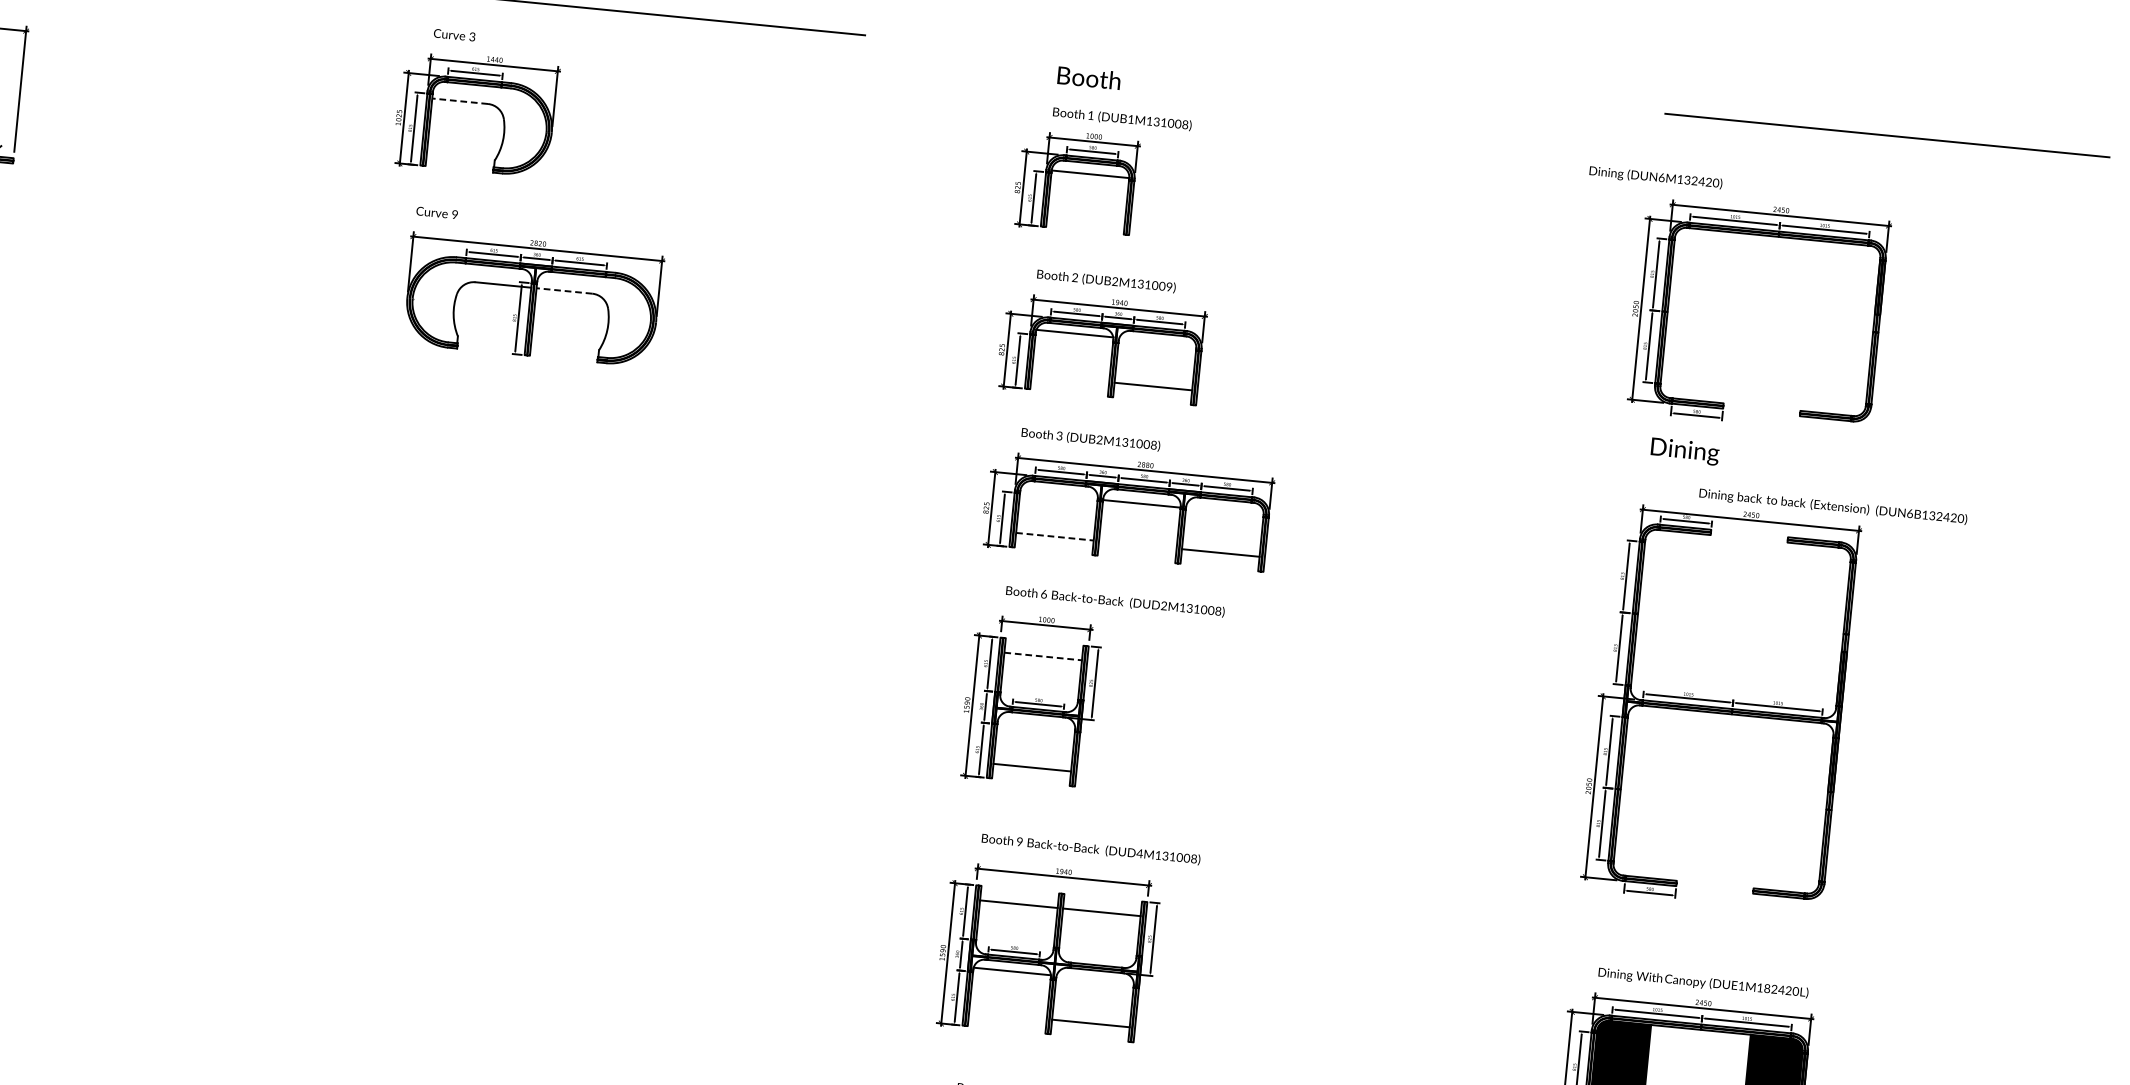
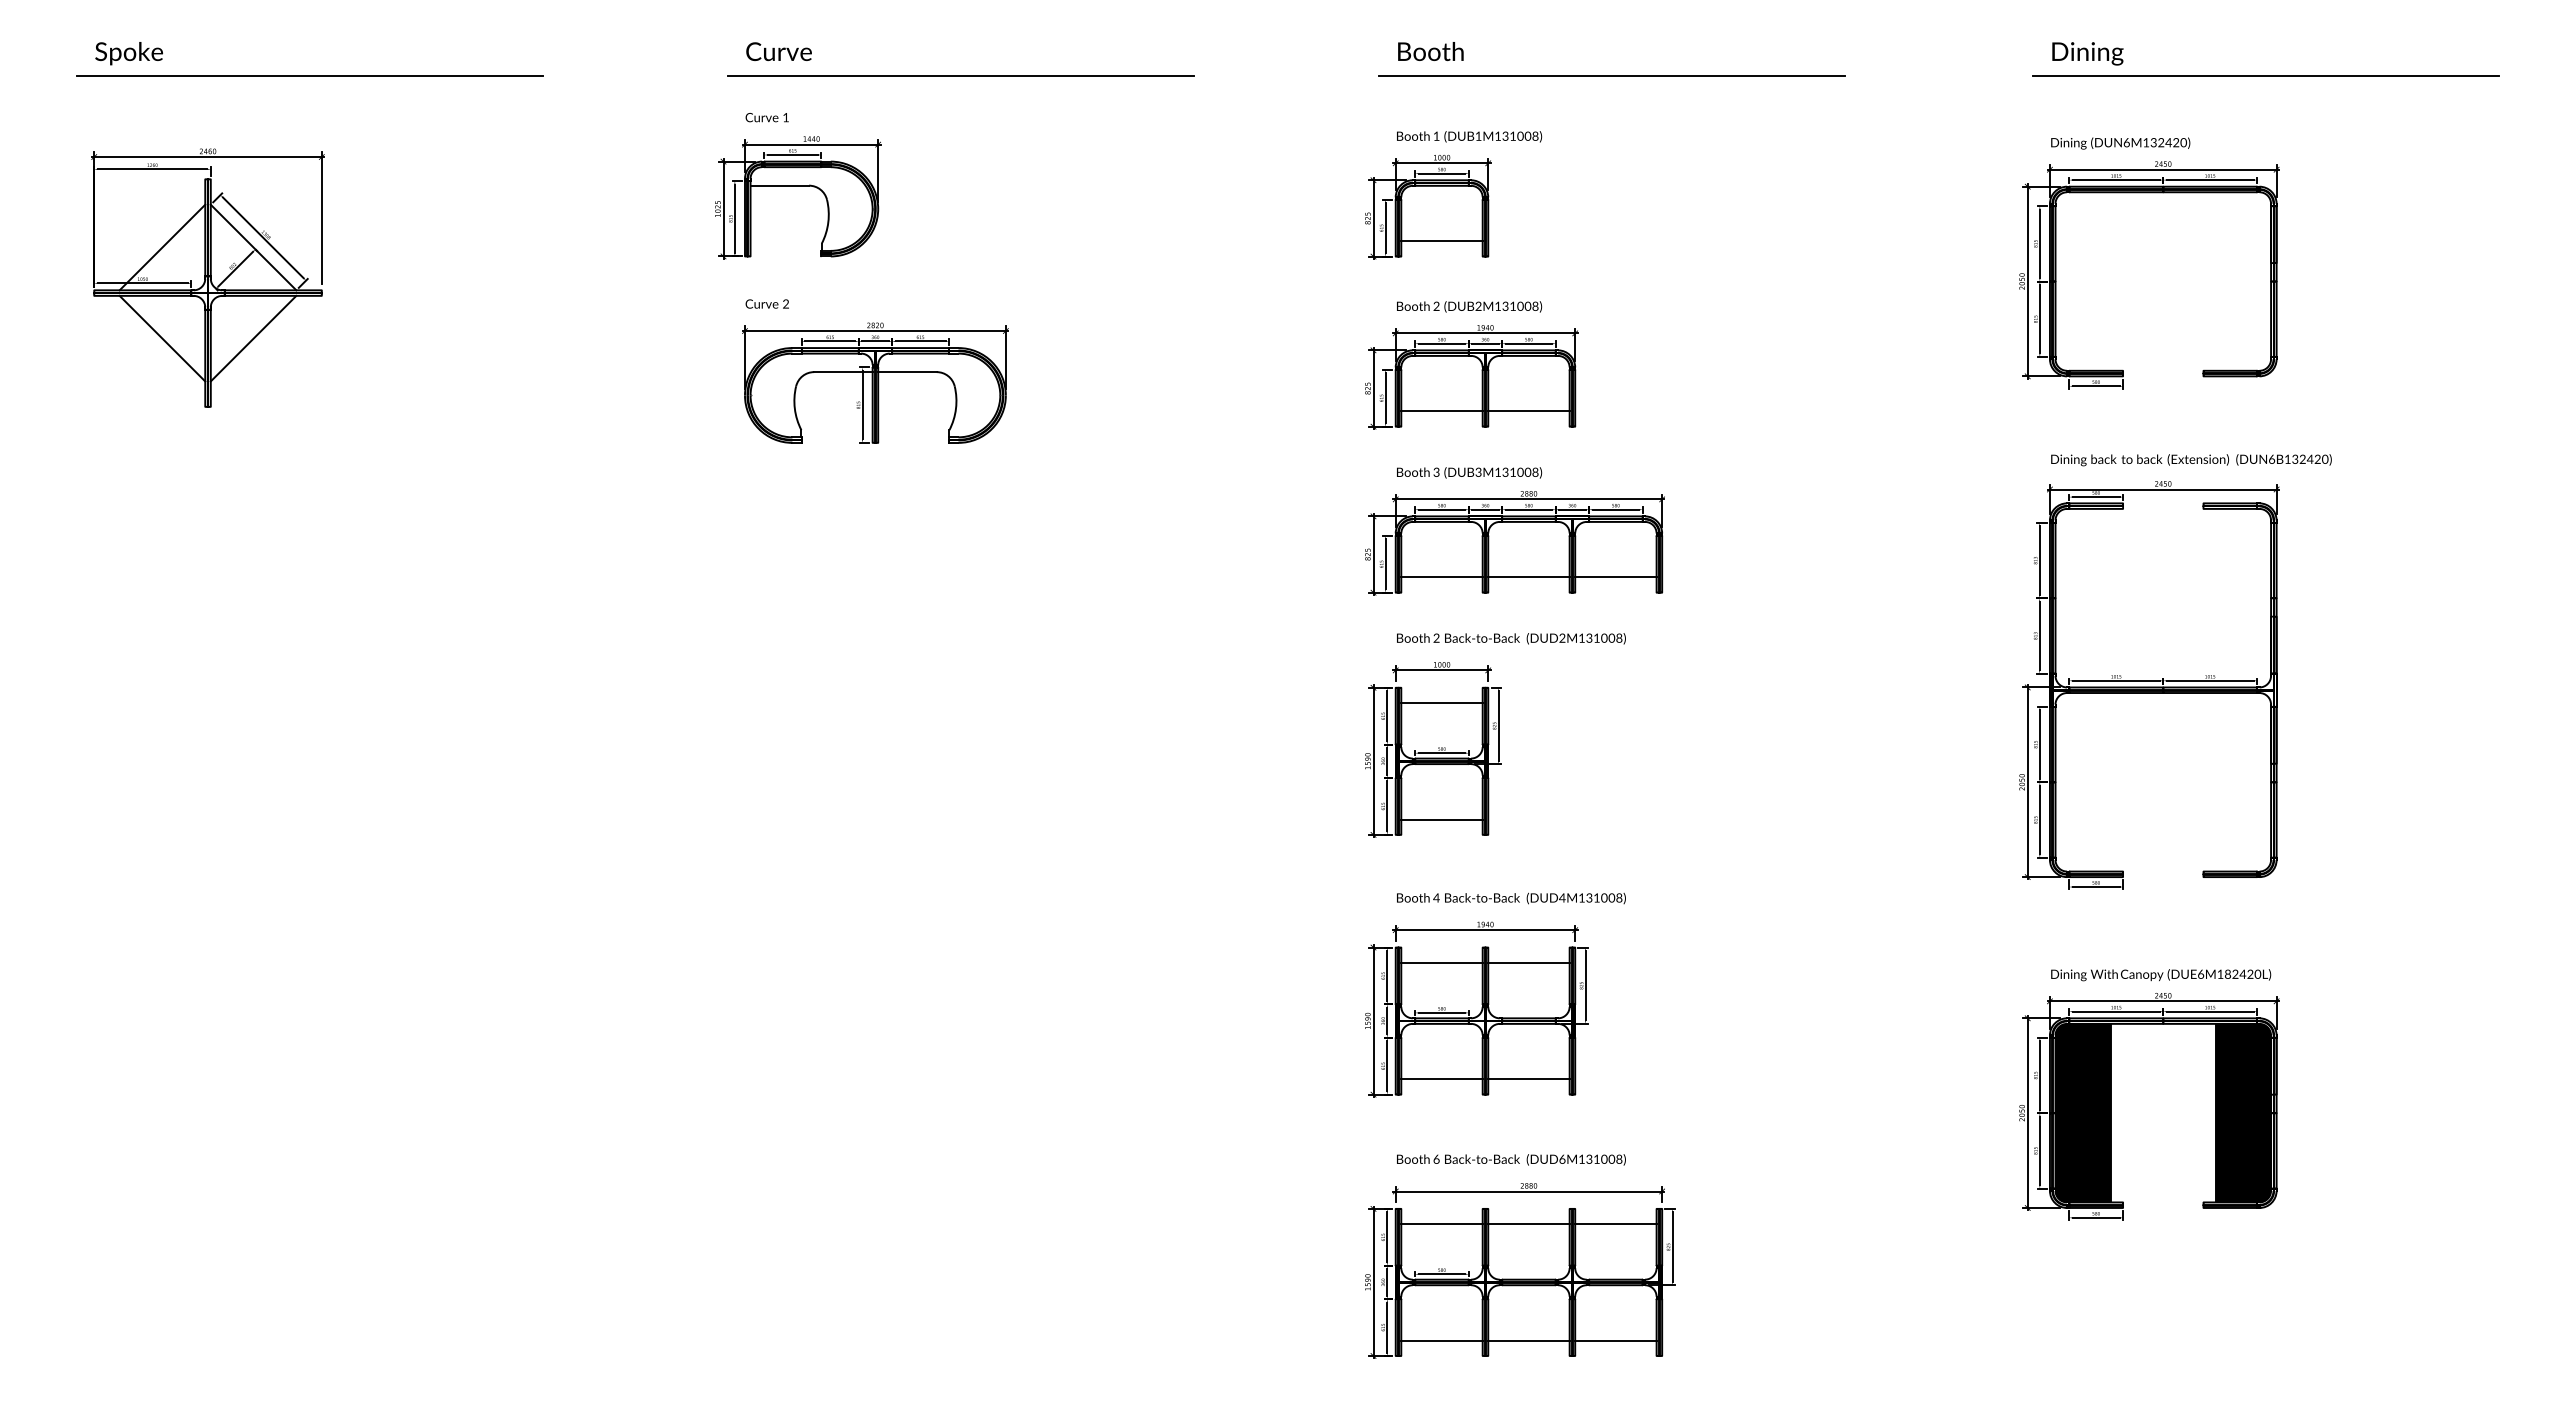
text: (471, 36) -> (785, 117), 3 -> 1
line: (1263, 73) -> (1611, 75), added
text: (1088, 78) -> (1430, 51), moved
line: (459, 101) -> (779, 185), dashed -> solid
line: (1090, 174) -> (1441, 241), moved
text: (1655, 177) -> (2120, 143), moved
text: (454, 215) -> (785, 304), 9 -> 2
text: (1169, 287) -> (1535, 306), (DUB2M131009) -> (DUB2M131008)
line: (563, 291) -> (906, 372), dashed -> solid
line: (1074, 333) -> (1441, 411), moved
text: (1099, 441) -> (1478, 473), (DUB2M131008) -> (DUB3M131008)
text: (1684, 451) -> (2087, 53), moved
line: (1141, 503) -> (1528, 577), moved
text: (1833, 507) -> (2191, 460), moved
line: (1054, 536) -> (1441, 577), dashed -> solid
text: (1044, 593) -> (1436, 637), 6 -> 2
line: (1042, 656) -> (1441, 703), dashed -> solid
text: (1019, 841) -> (1436, 897), 9 -> 4
line: (1011, 971) -> (1441, 1079), moved
text: (1742, 985) -> (2201, 973), (DUE1M182420L) -> (DUE6M182420L)

